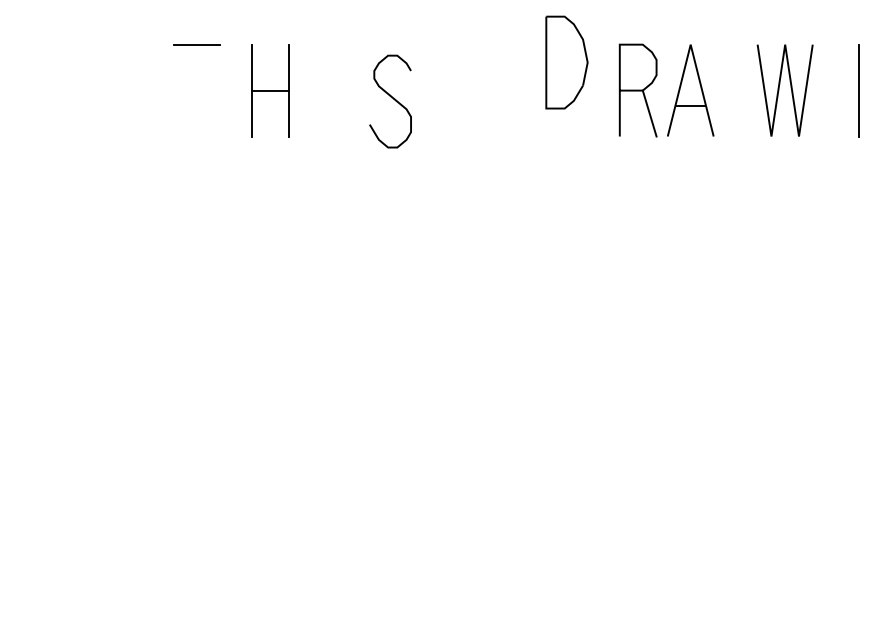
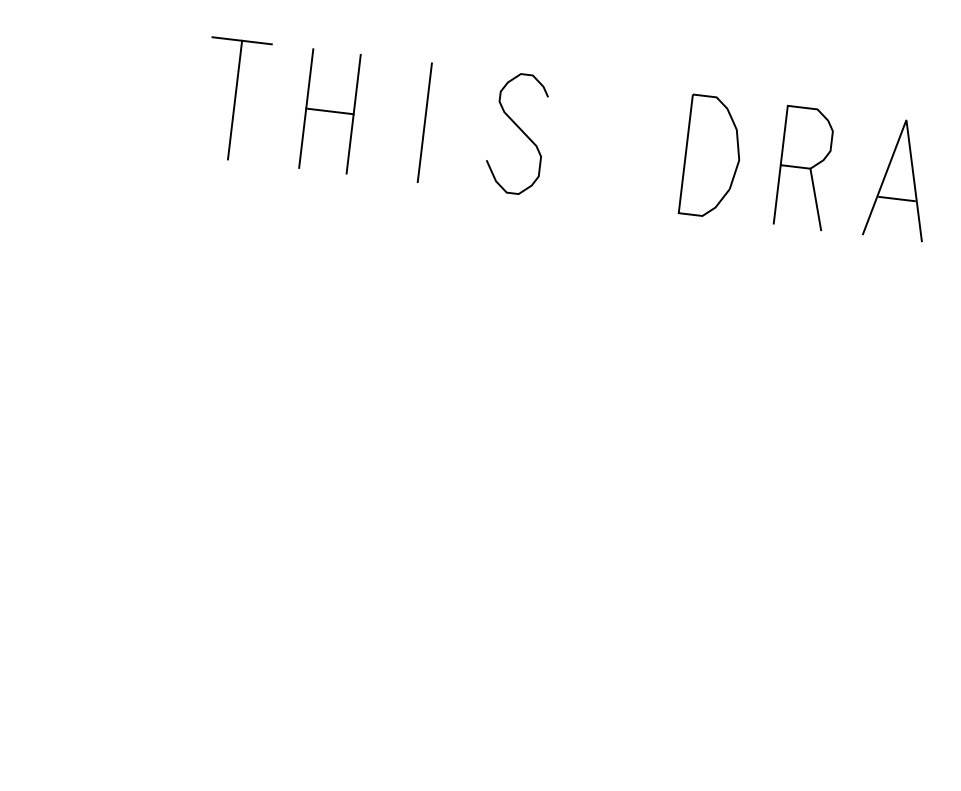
part: (566, 62) -> (711, 156), moved
line: (197, 90) -> (235, 100), added
line: (344, 90) -> (425, 122), added
part: (690, 90) -> (899, 179), moved
curve: (392, 98) -> (519, 130), moved

